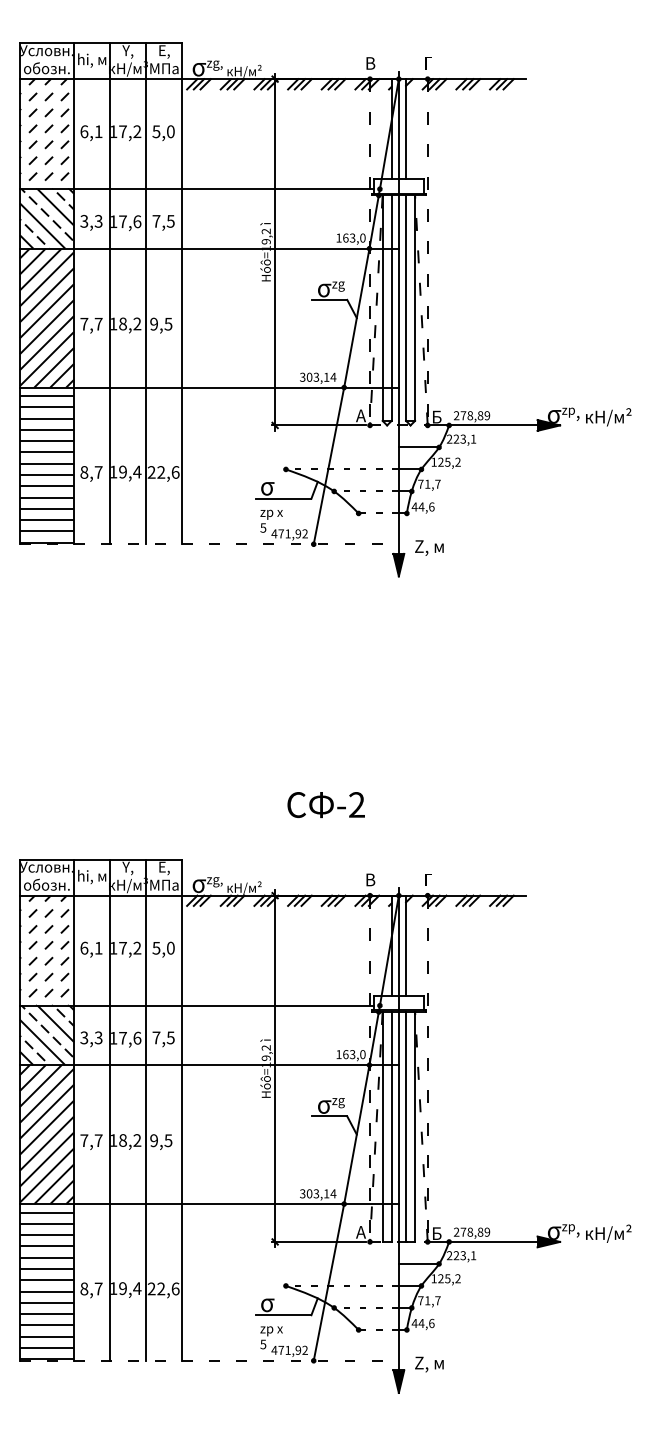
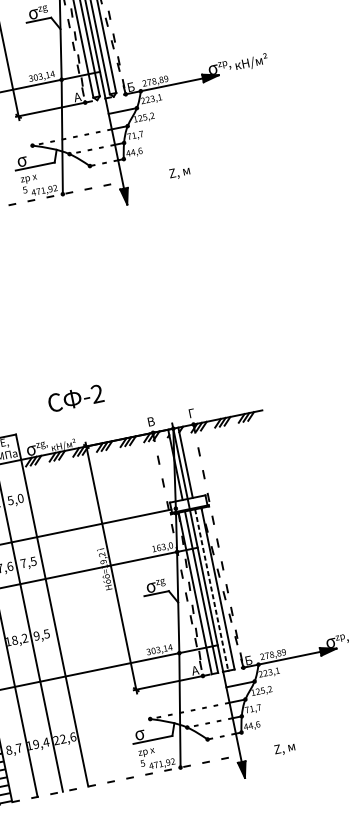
text: (429, 547) -> (179, 172), moved
text: (325, 805) -> (75, 398), moved
line: (406, 1126) -> (211, 589), solid -> dashed
text: (429, 1364) -> (284, 748), moved

